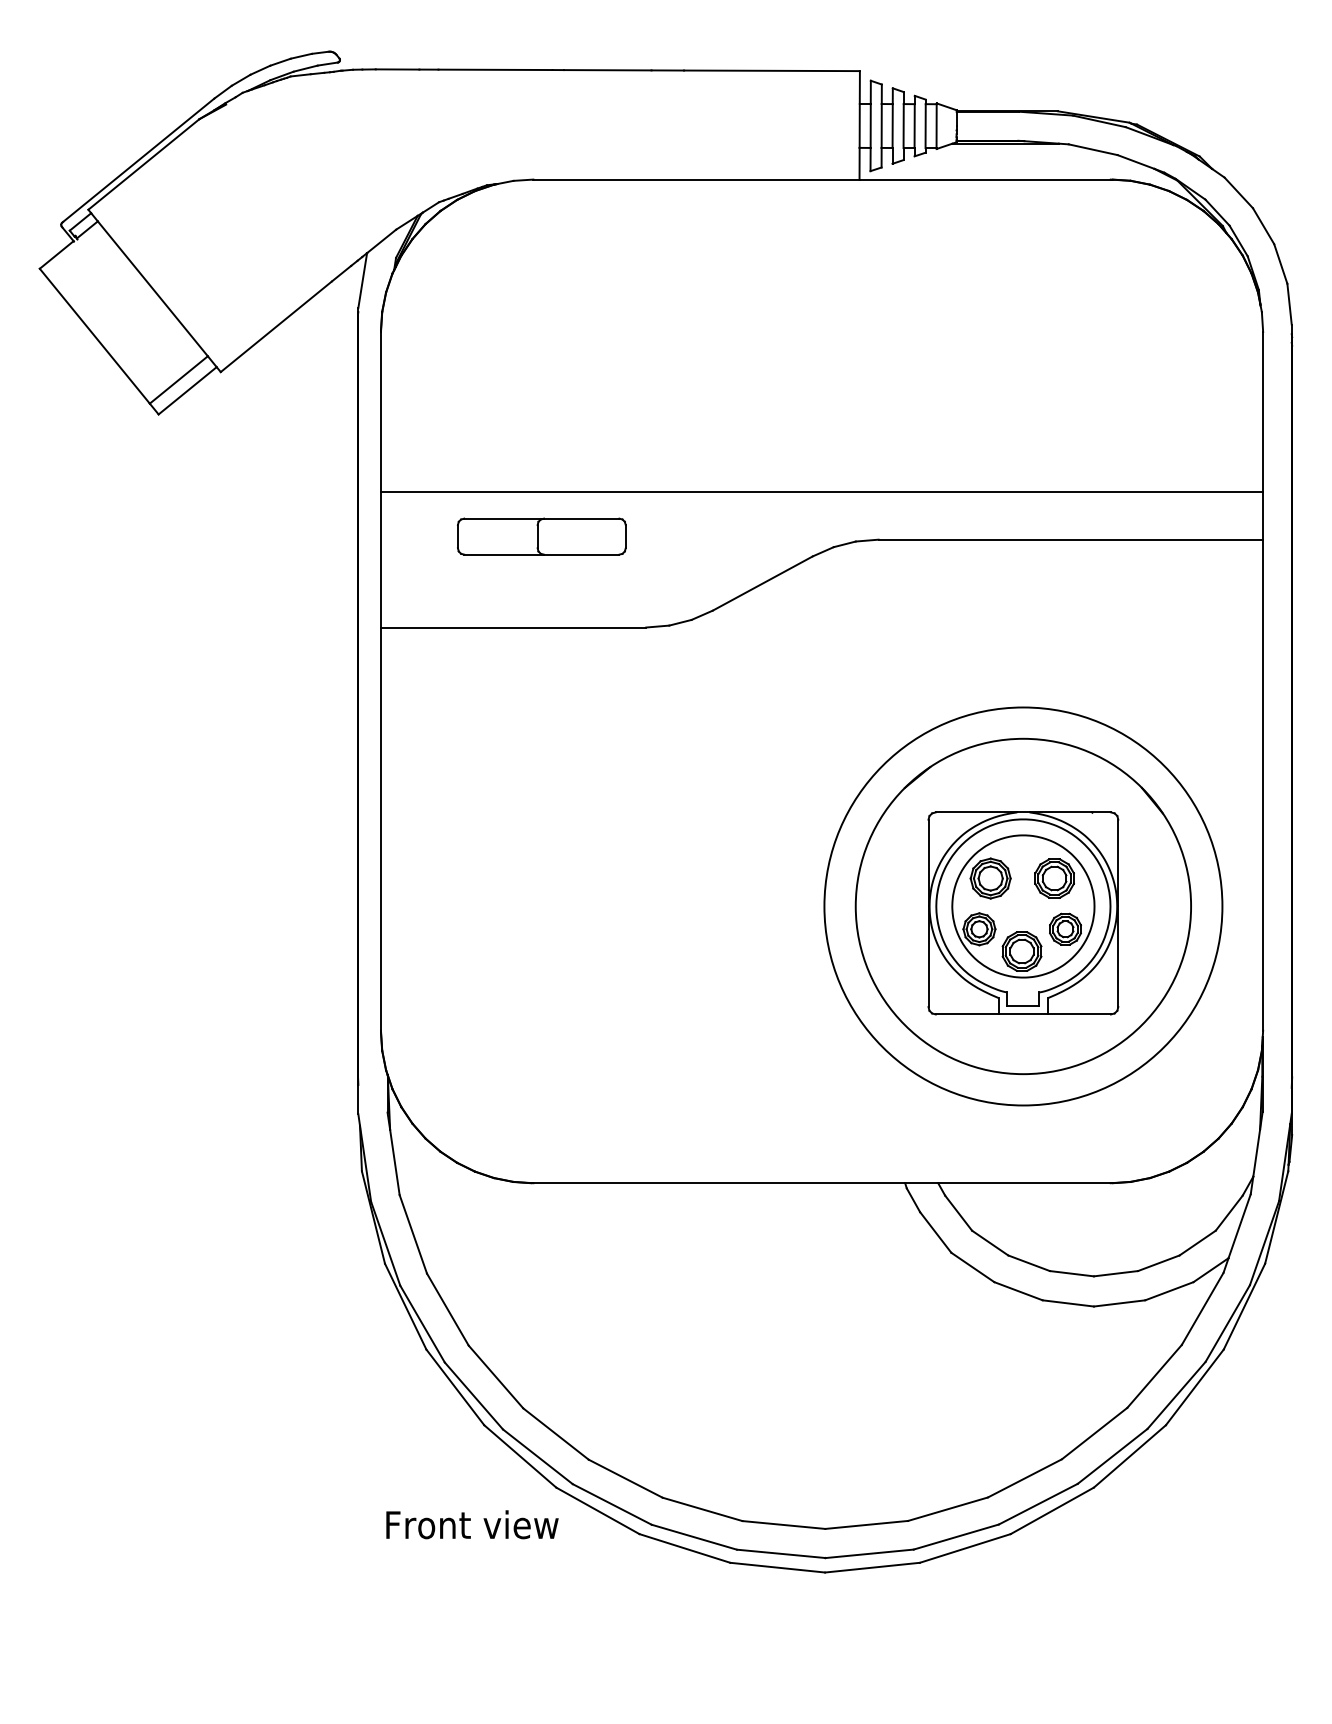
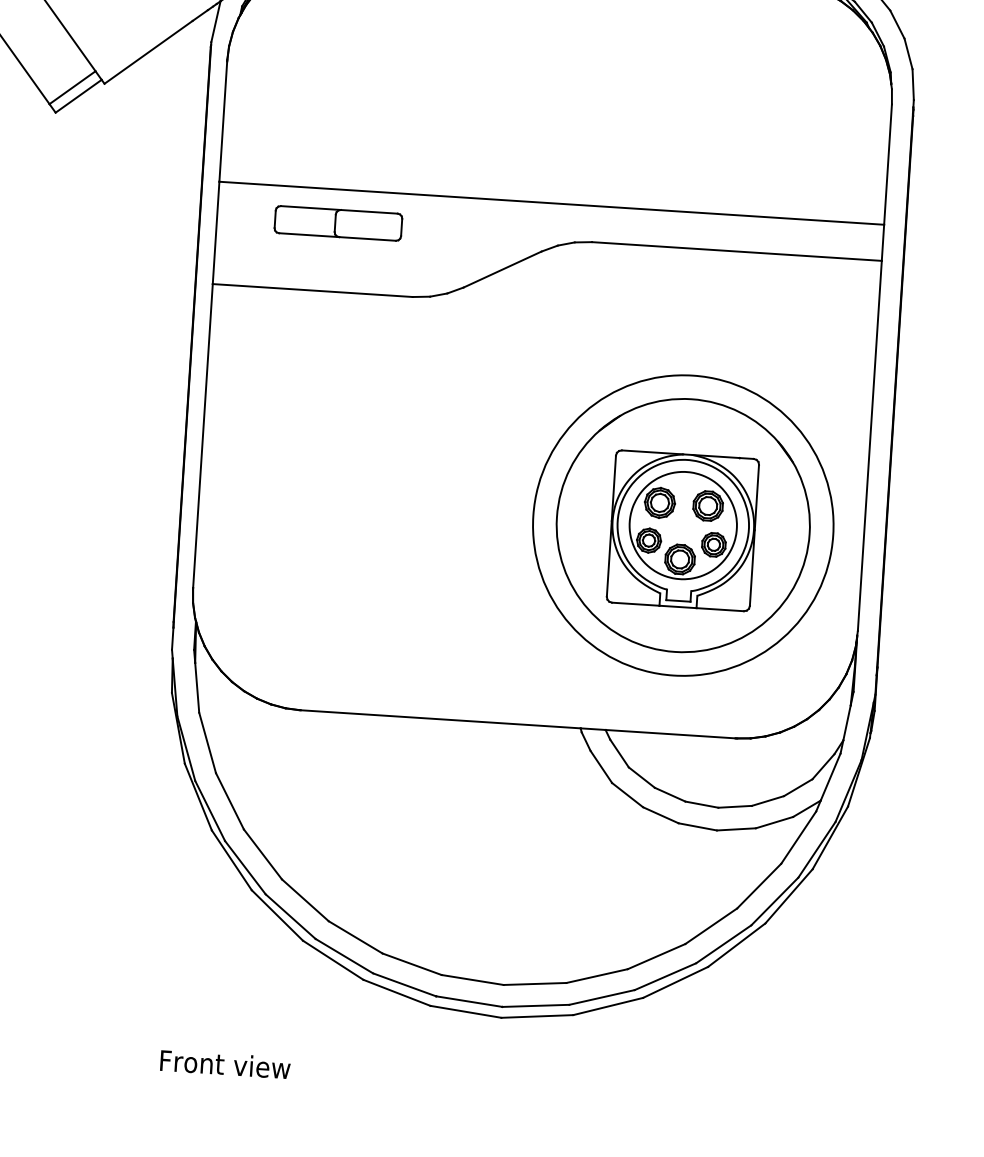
text: (472, 1524) -> (225, 1064), moved

